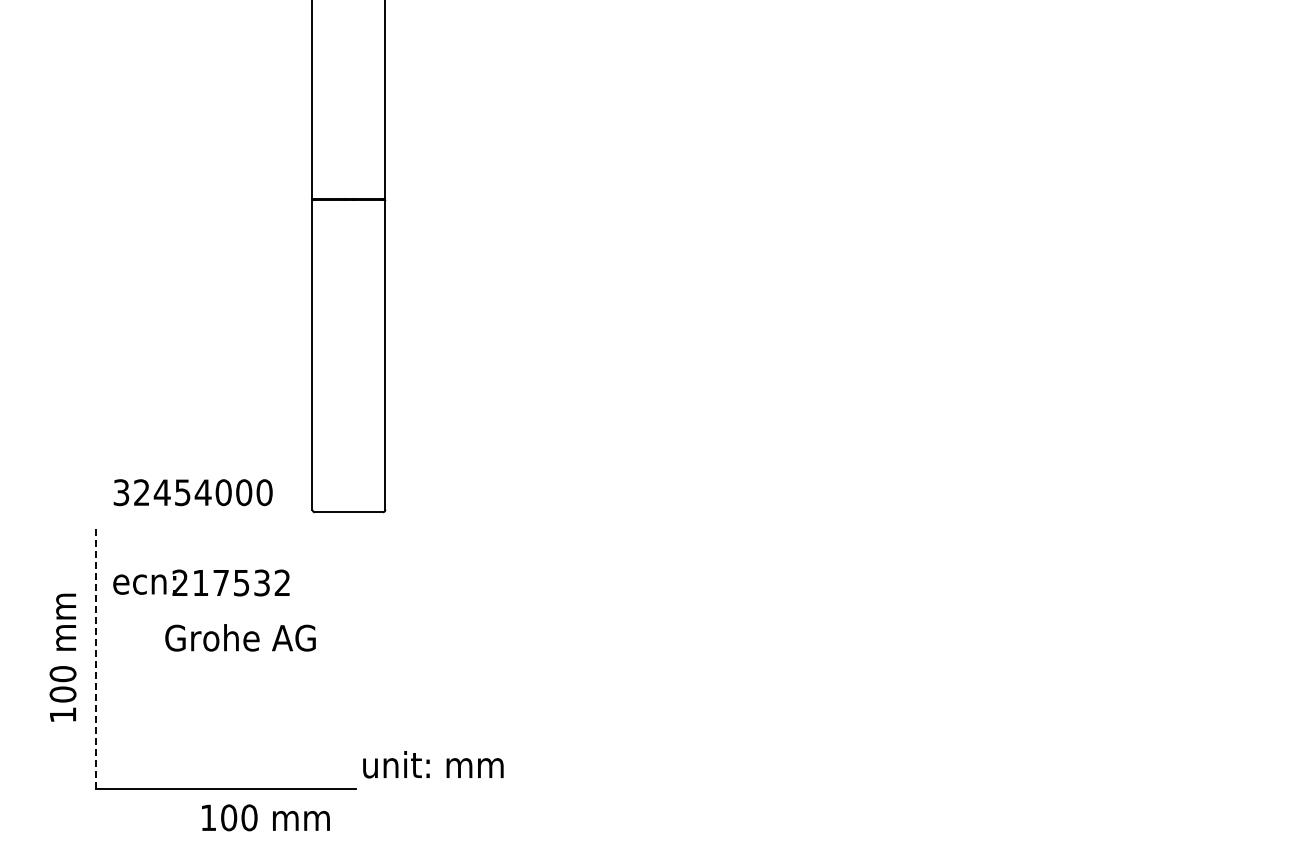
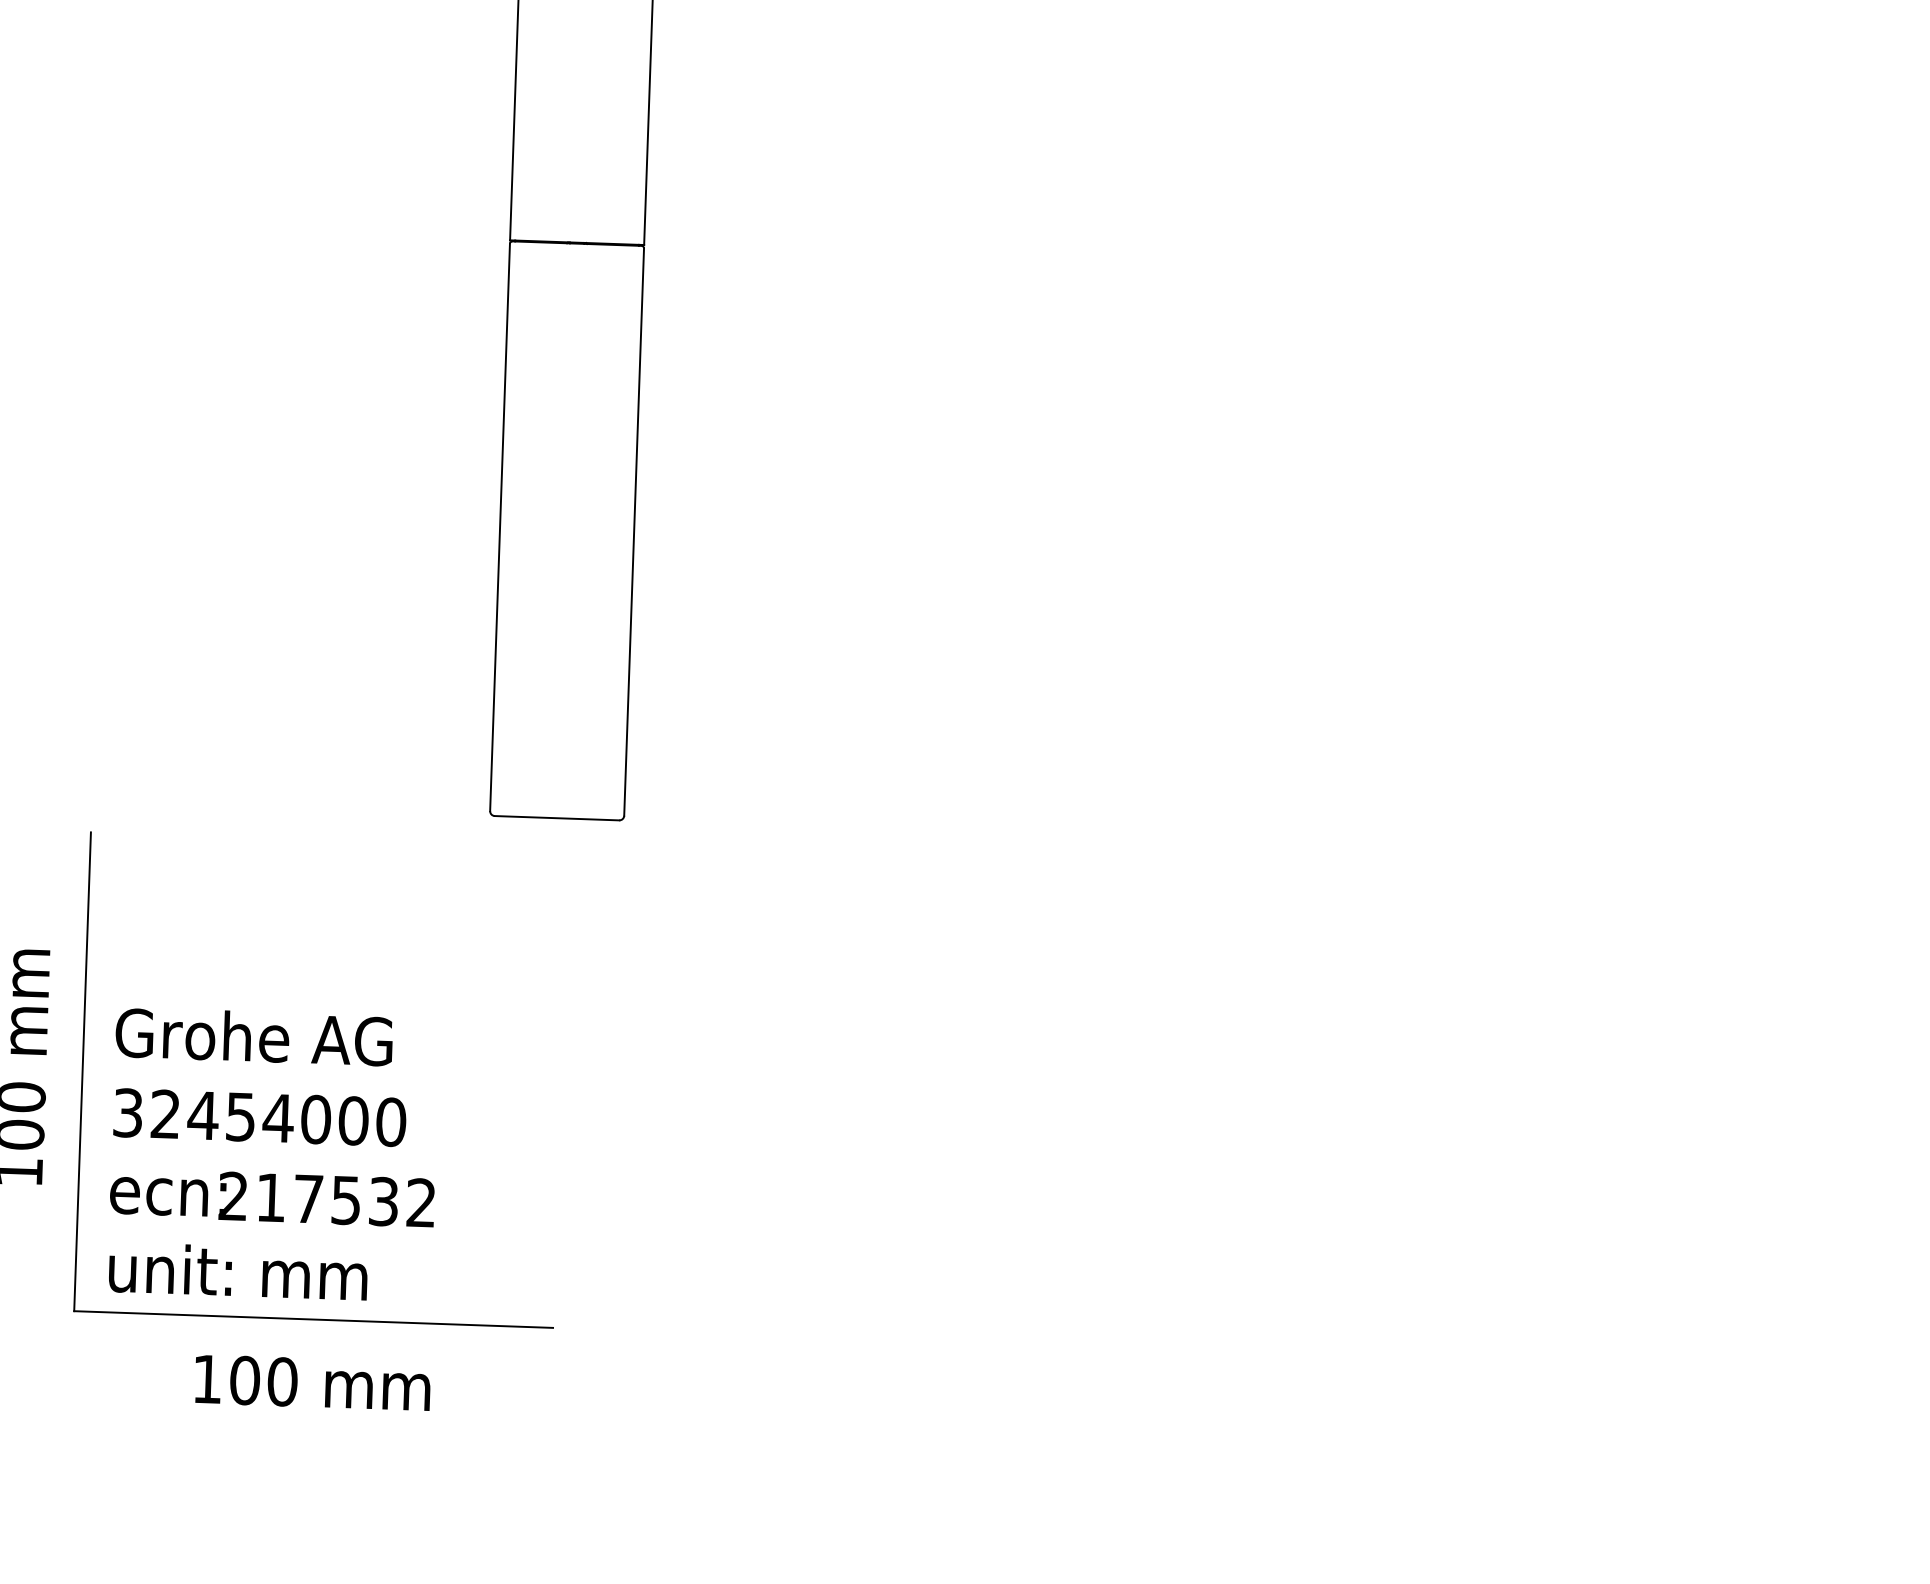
text: (192, 492) -> (258, 1117), moved
text: (201, 582) -> (272, 1196), moved
text: (240, 637) -> (254, 1036), moved
line: (95, 658) -> (81, 1070), dashed -> solid
text: (433, 764) -> (238, 1271), moved
text: (265, 817) -> (312, 1382), moved

